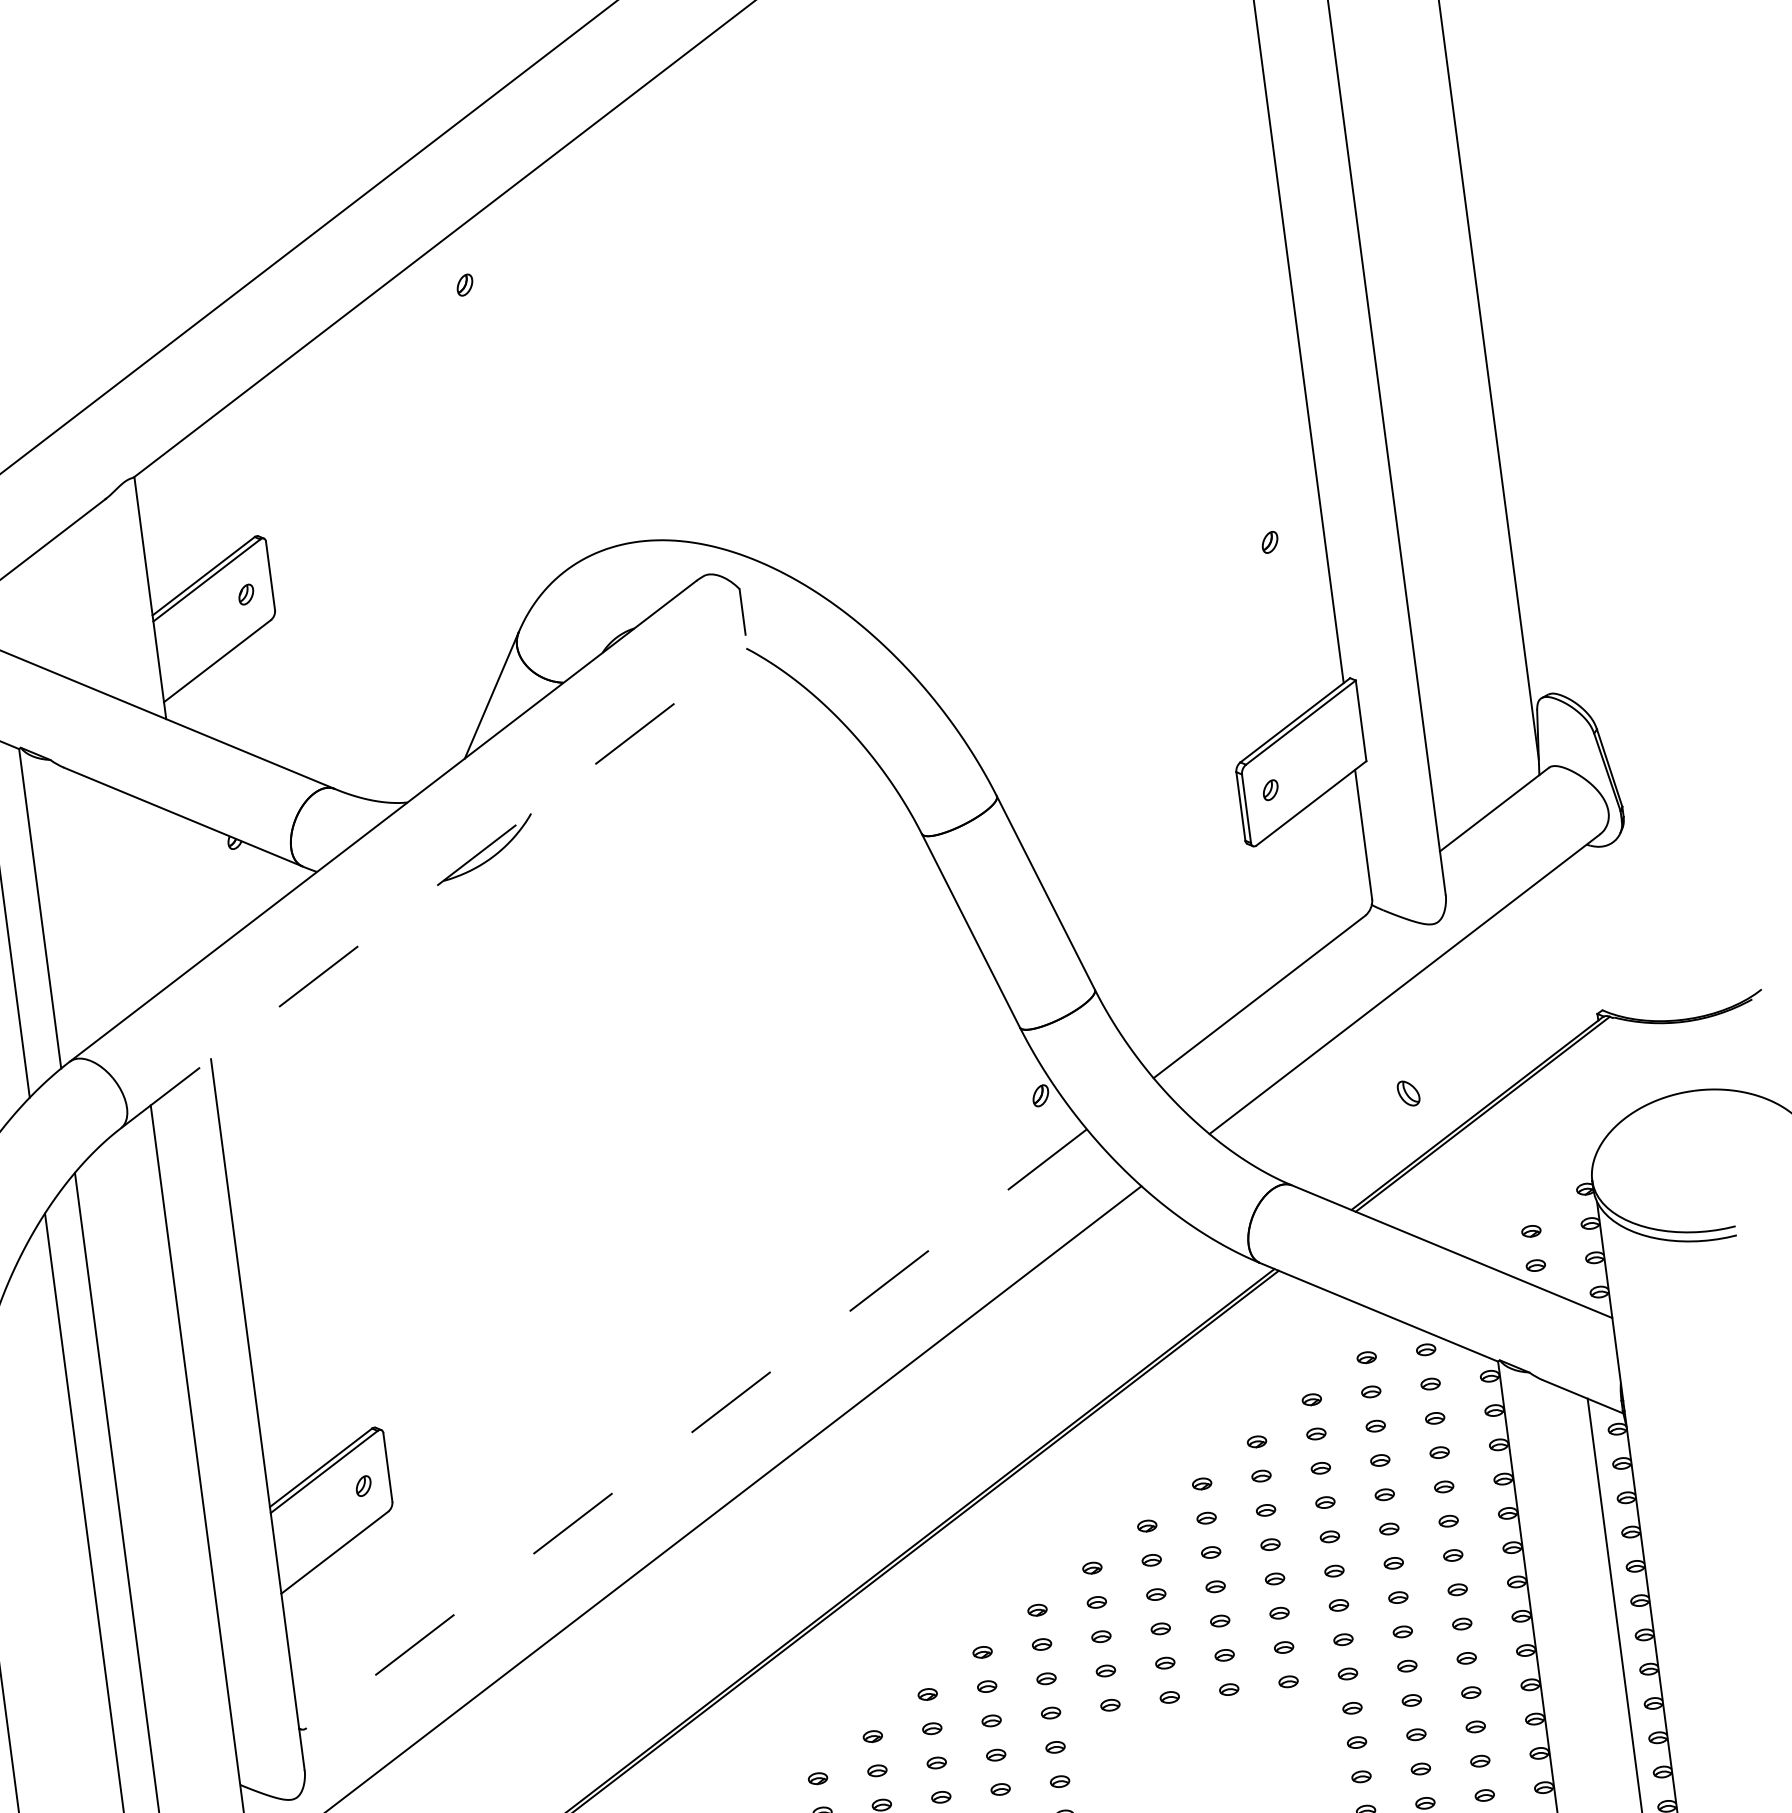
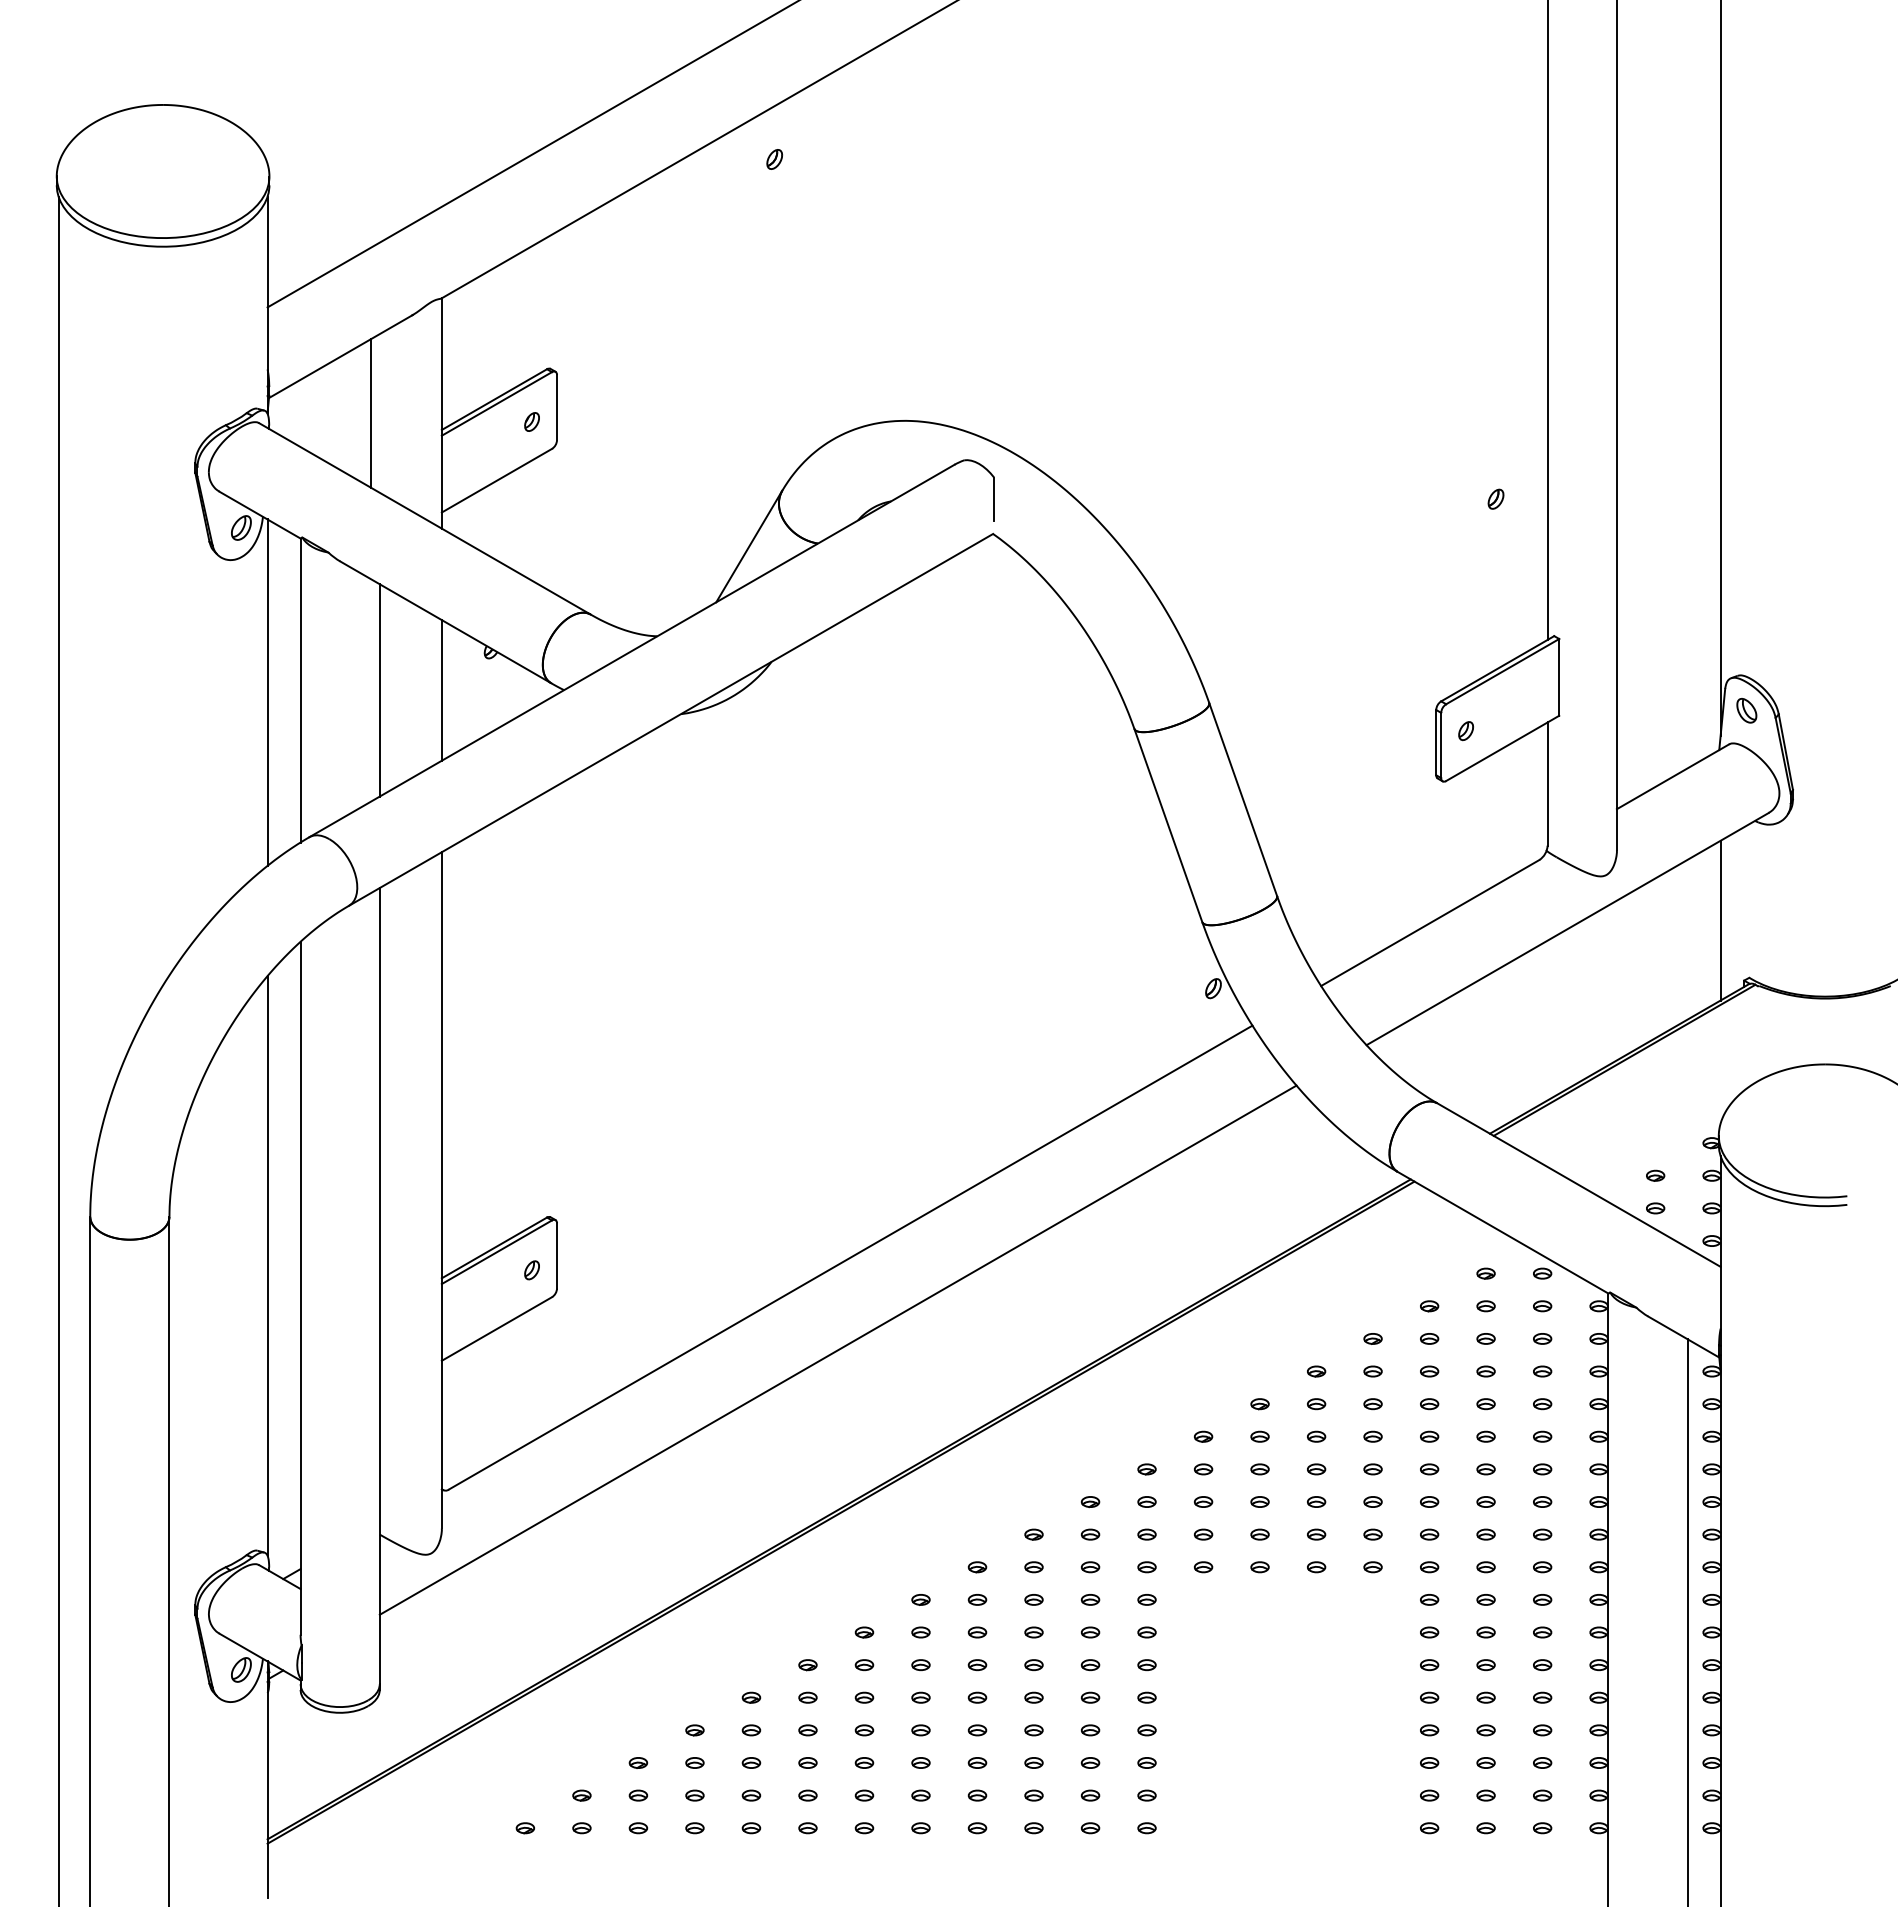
line: (76, 606) -> (371, 412), added
line: (434, 887) -> (671, 719), dashed -> solid
line: (188, 889) -> (441, 690), added
line: (123, 897) -> (379, 690), added
line: (1564, 954) -> (1720, 920), added
part: (1408, 1093) -> (1746, 710), moved
line: (696, 1428) -> (850, 1257), dashed -> solid

